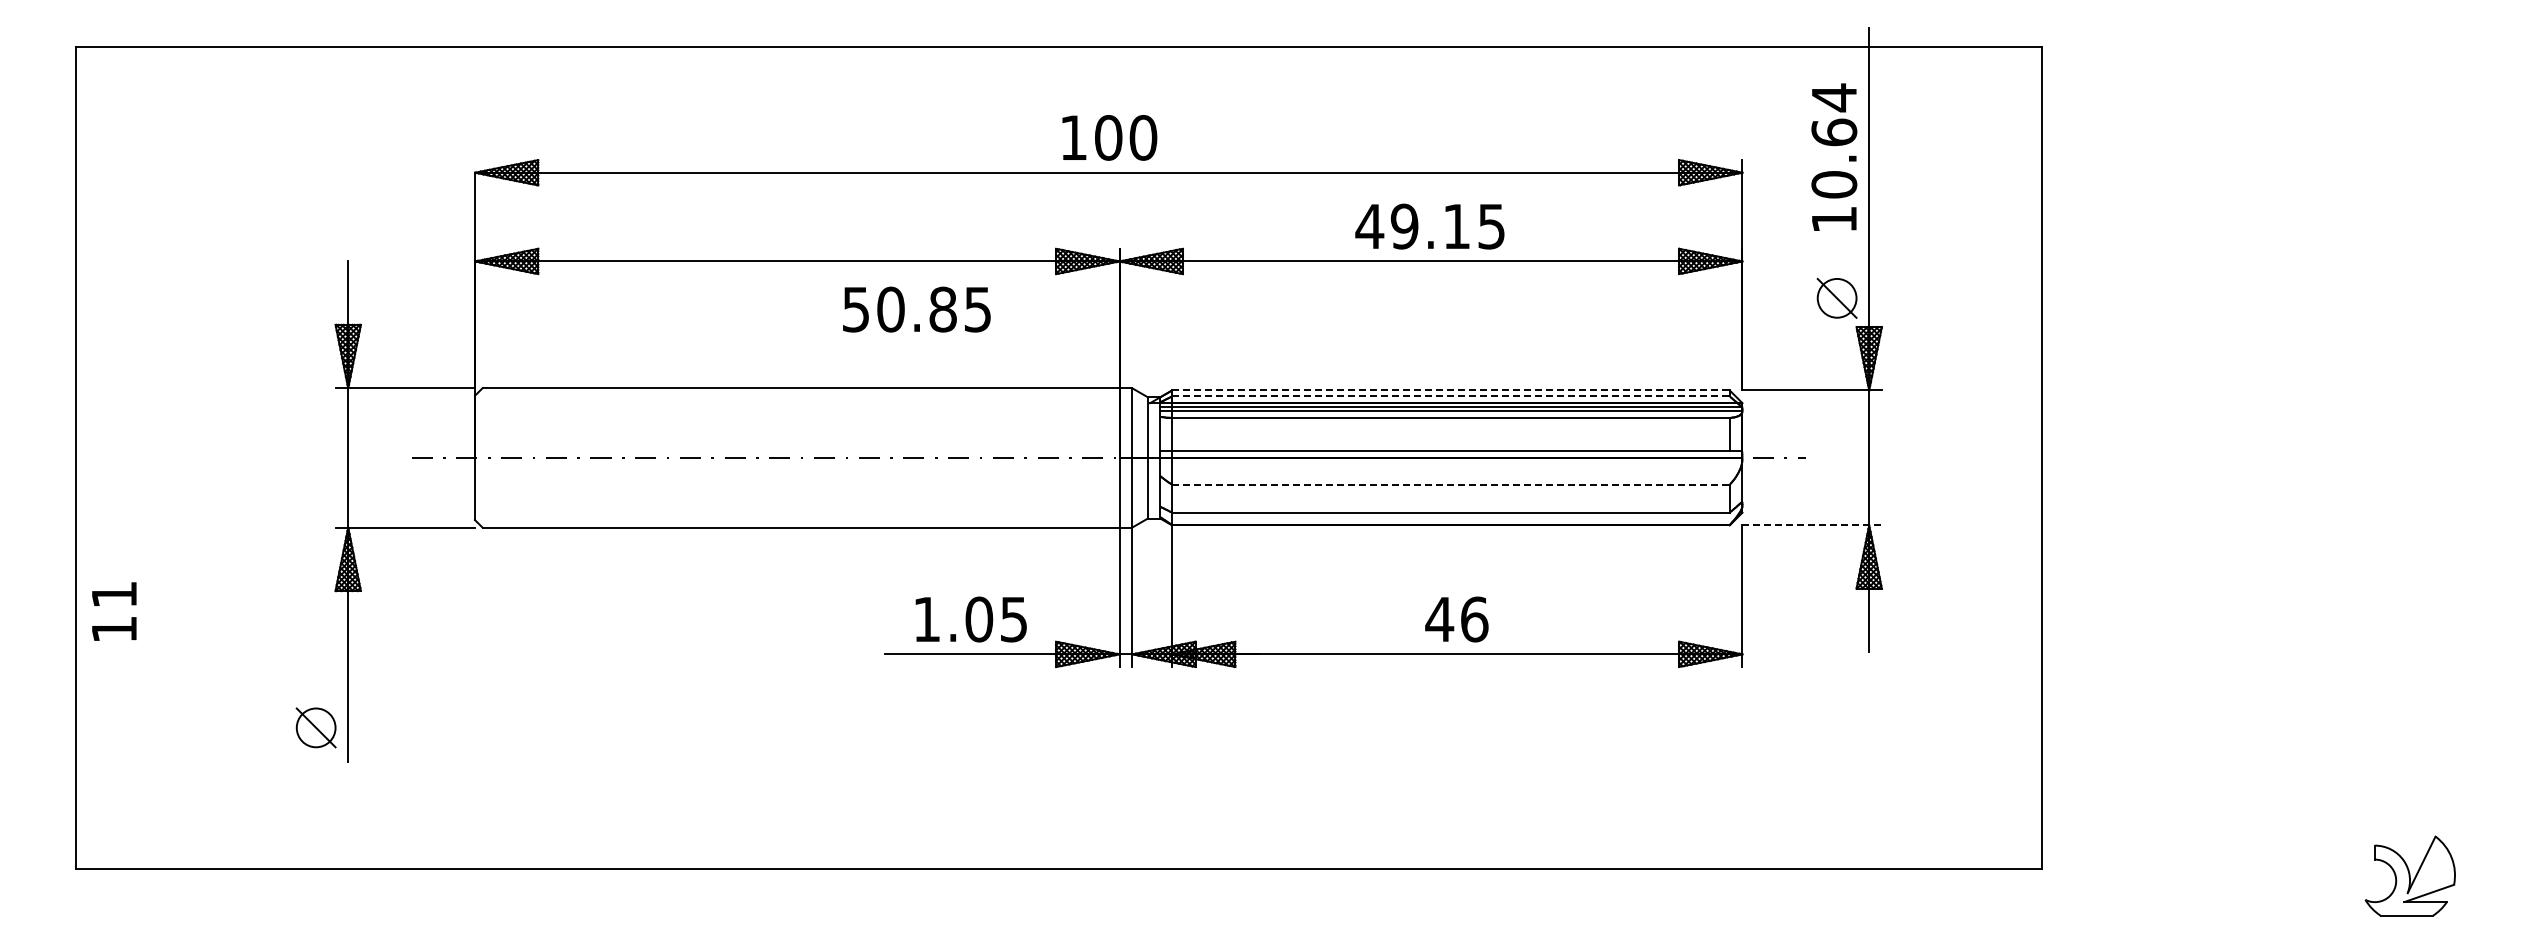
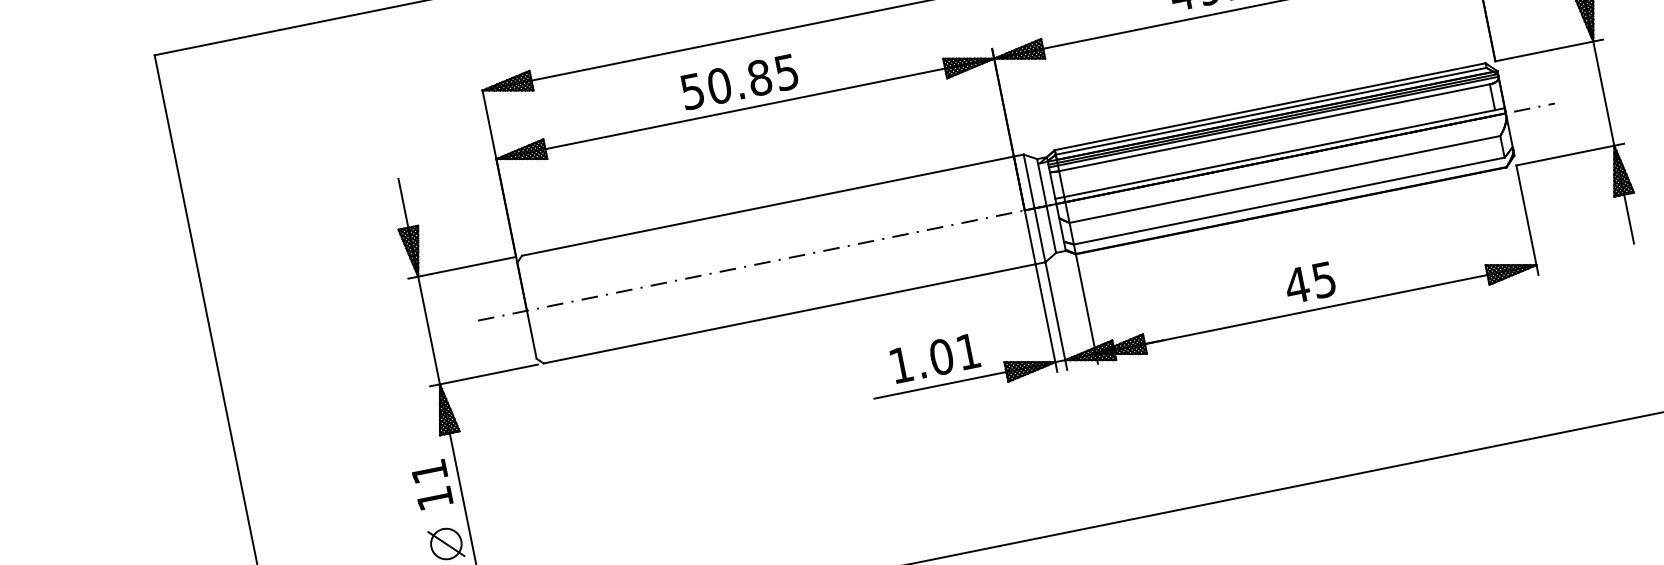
text: (916, 309) -> (739, 81), moved
line: (1450, 390) -> (1269, 106), dashed -> solid
line: (1450, 396) -> (1270, 111), dashed -> solid
line: (1450, 484) -> (1284, 179), dashed -> solid
line: (1812, 525) -> (1570, 154), dashed -> solid
text: (114, 611) -> (432, 484), moved
text: (1013, 619) -> (968, 351), 1.05 -> 1.01
text: (1474, 619) -> (1324, 279), 46 -> 45

